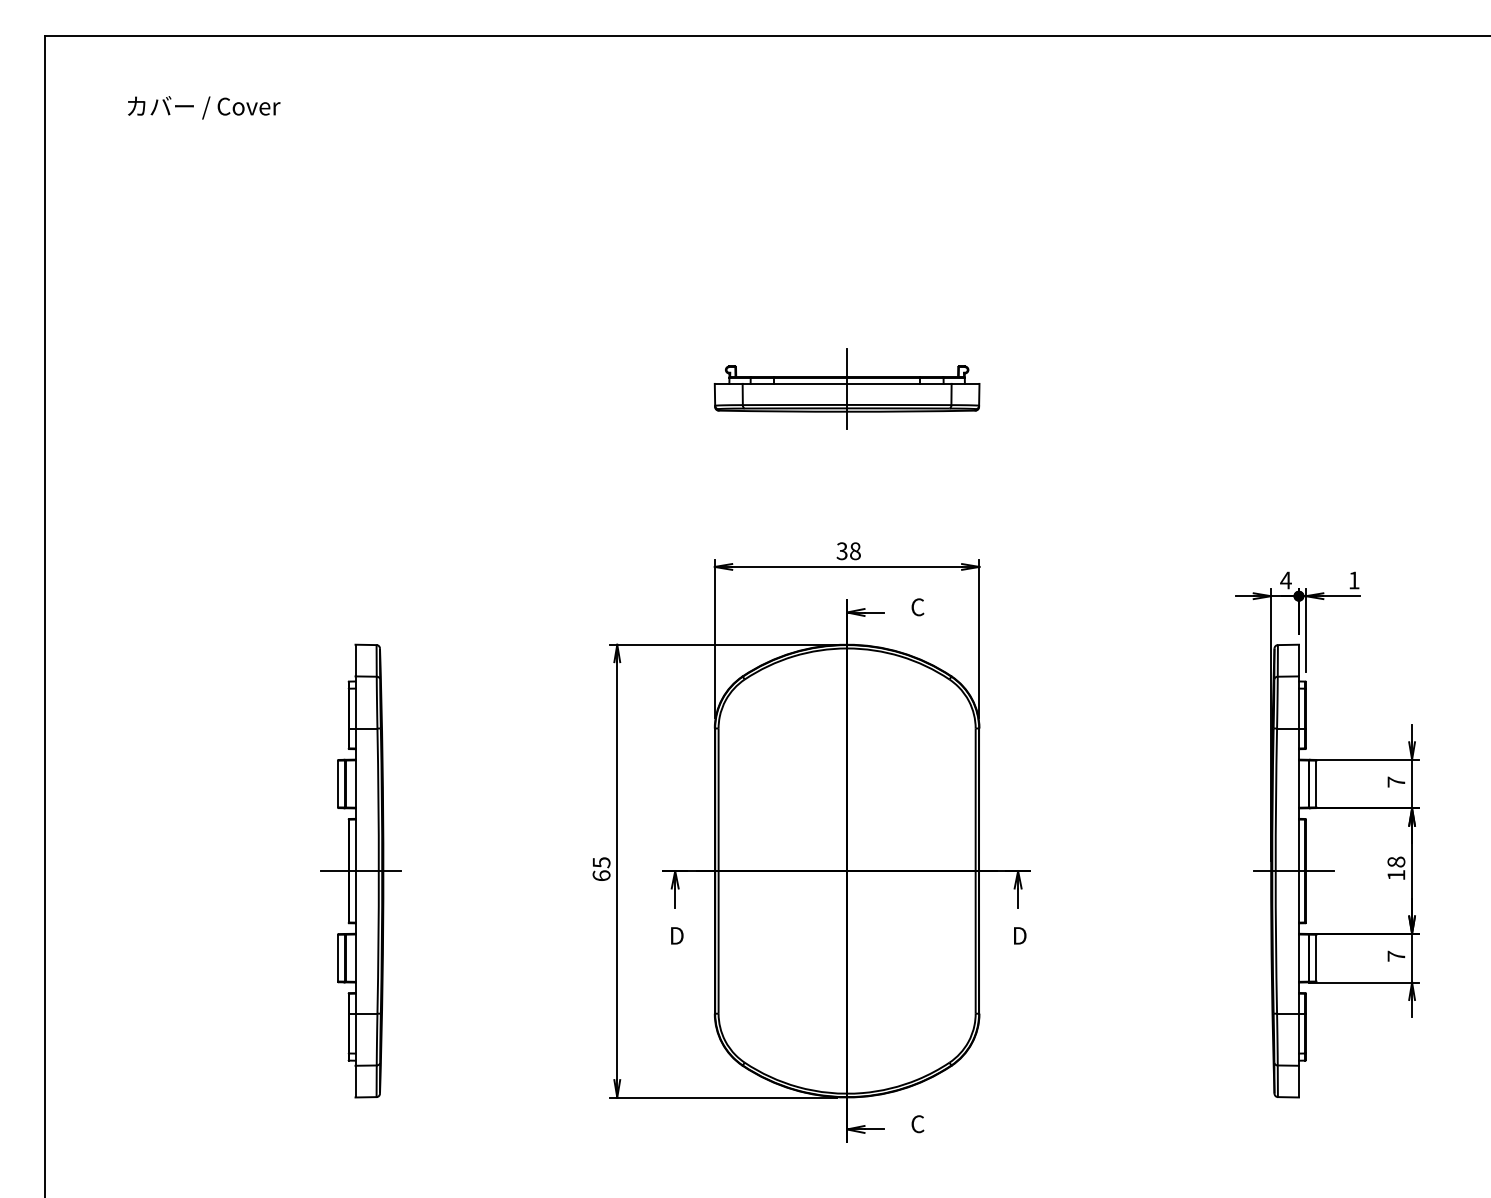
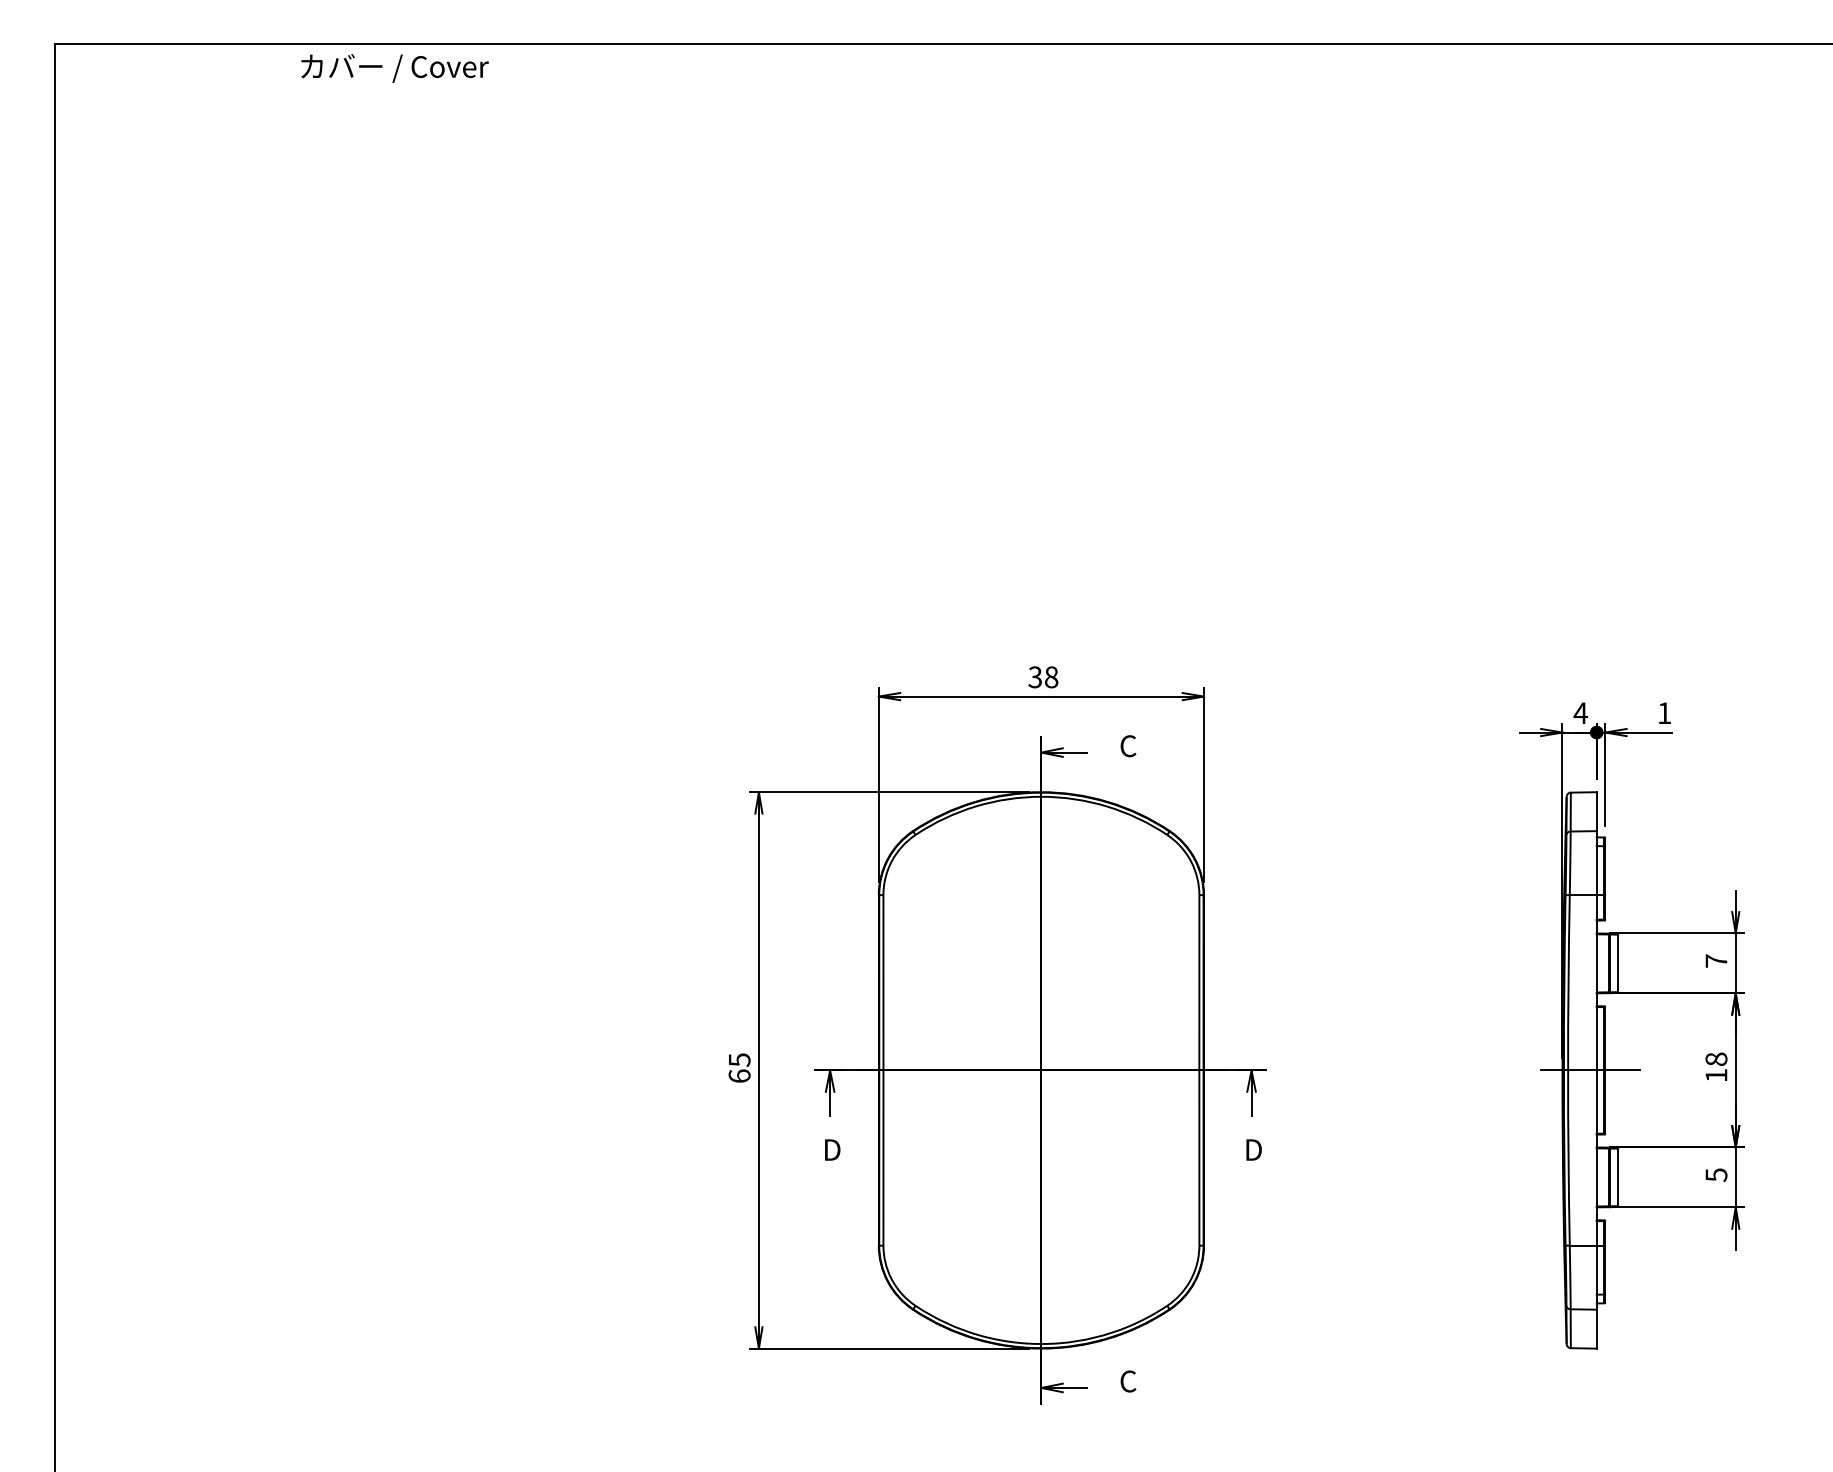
text: (204, 107) -> (395, 68), moved
part: (846, 388) -> (1040, 477), removed
part: (360, 870) -> (443, 1069), removed
text: (1396, 955) -> (1716, 1174), 7 -> 5

